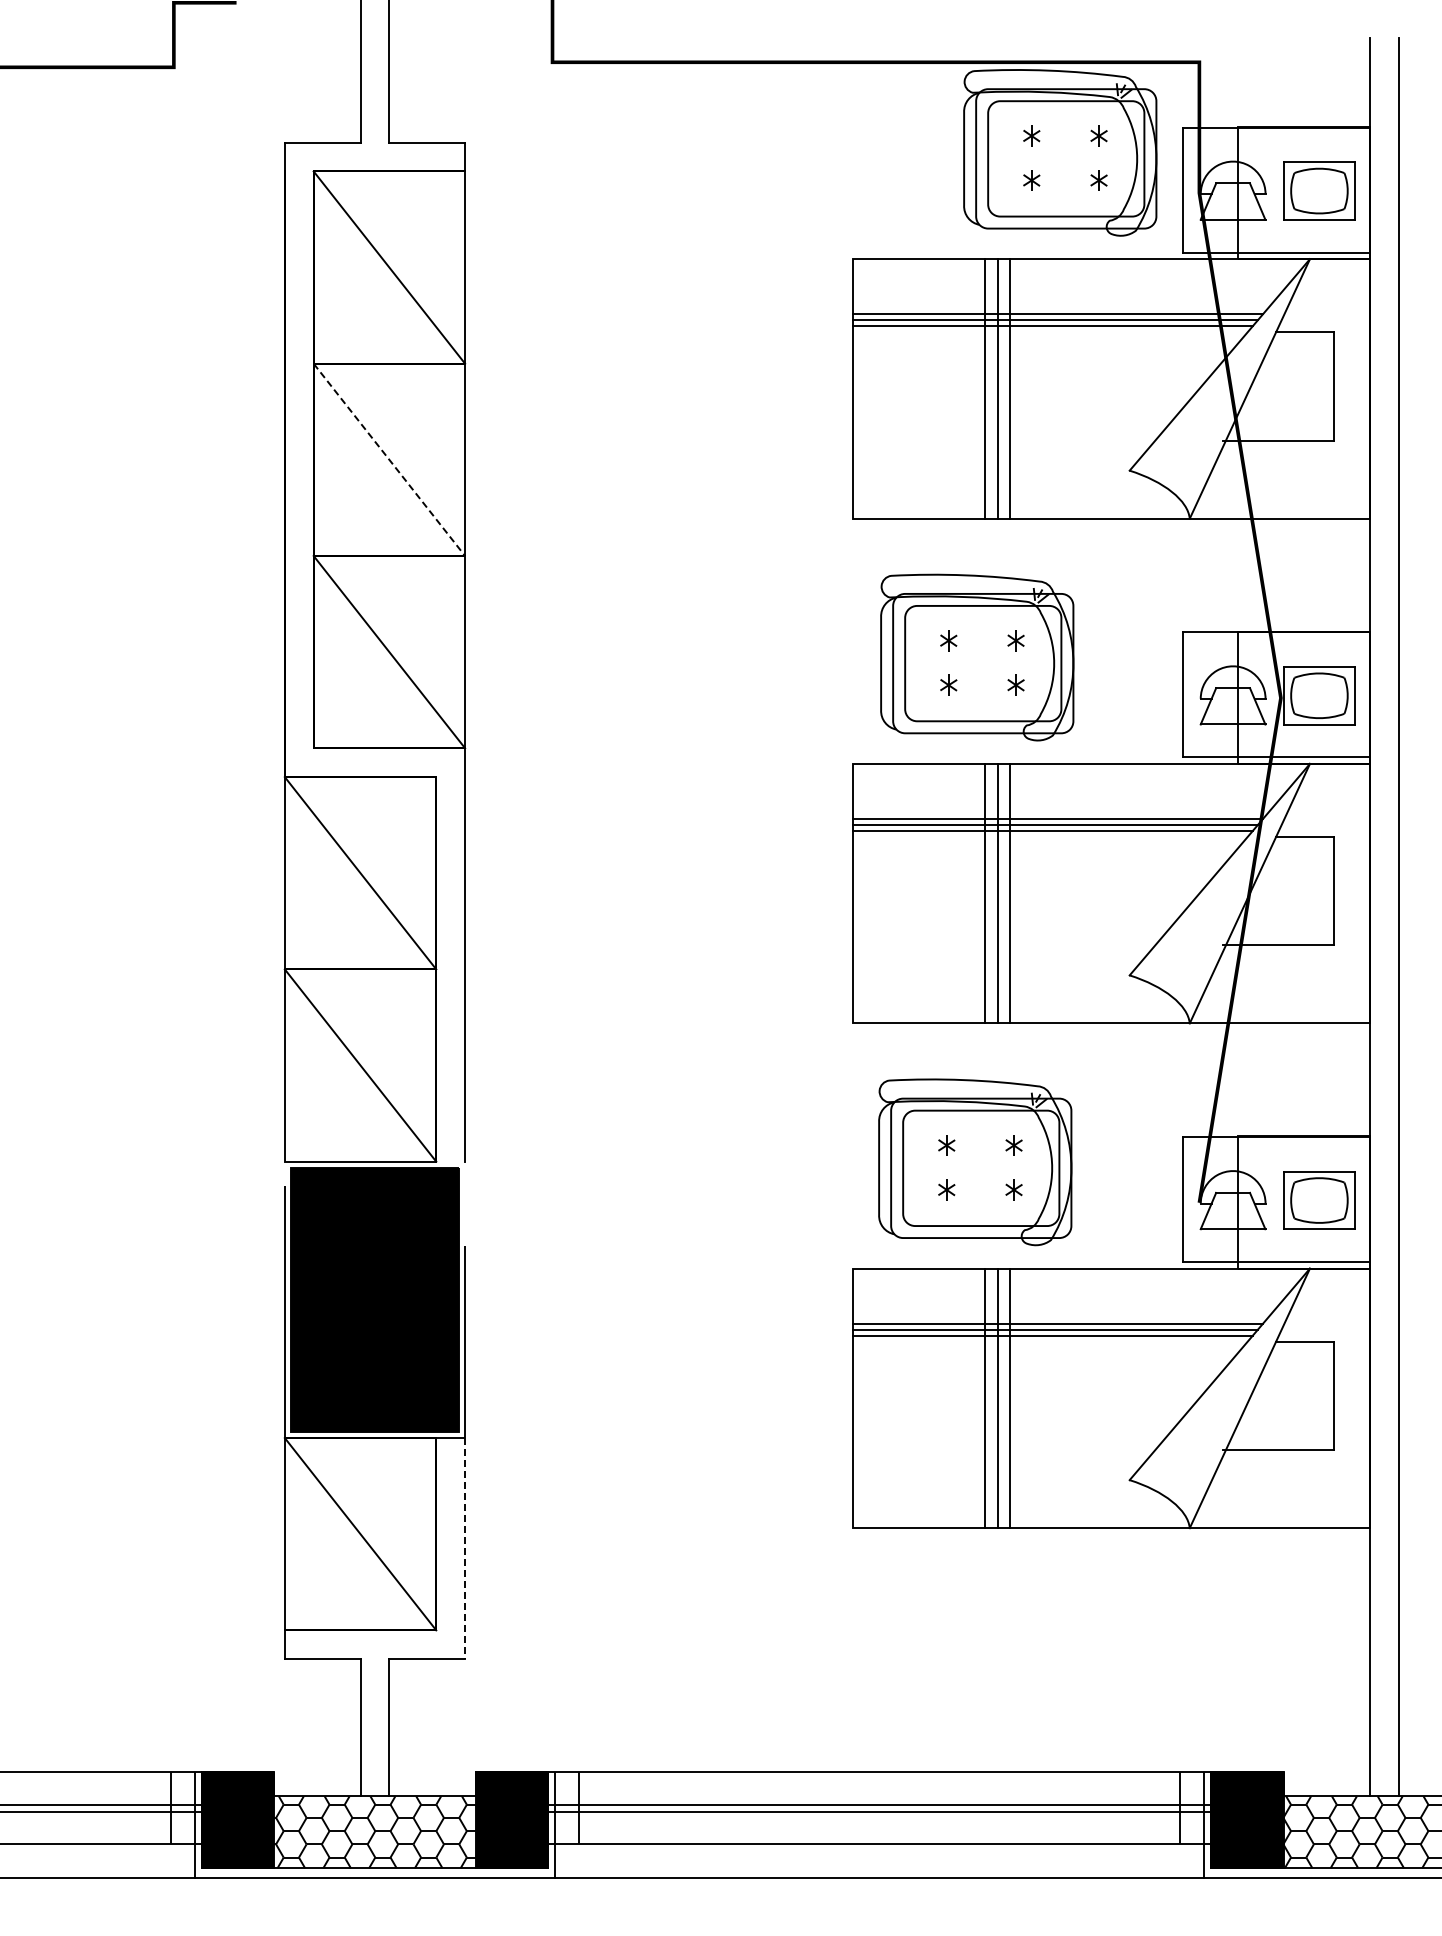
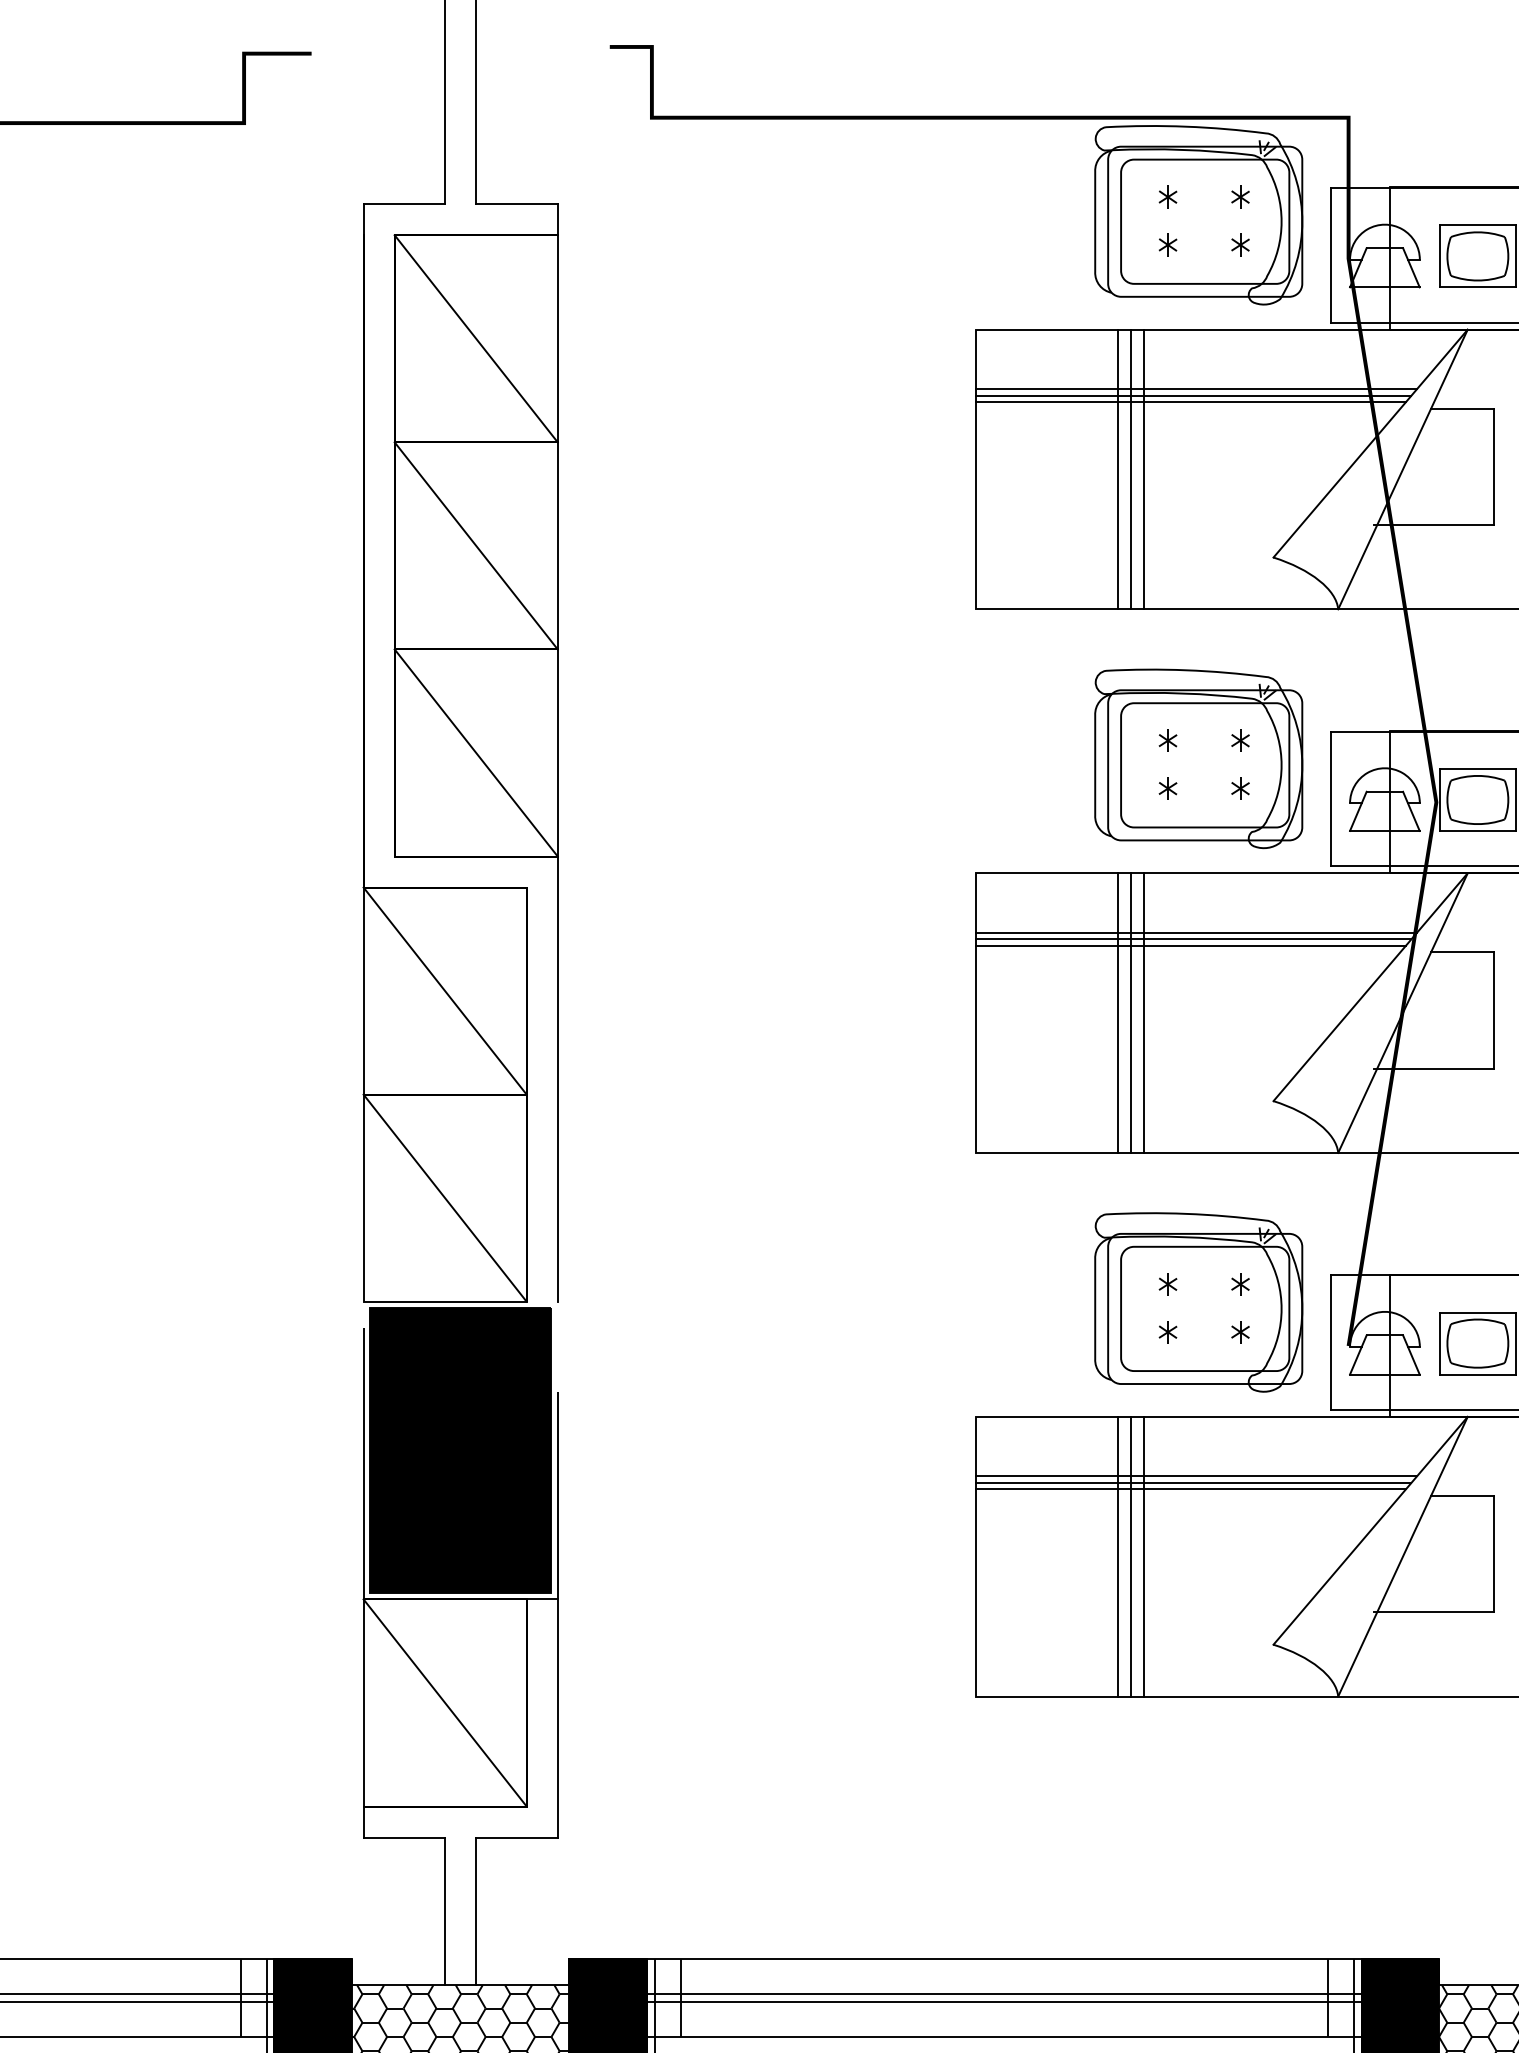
line: (389, 460) -> (476, 546), dashed -> solid
part: (977, 657) -> (1199, 758), moved
part: (975, 1162) -> (1199, 1302), moved
line: (465, 1548) -> (558, 1718), dashed -> solid

